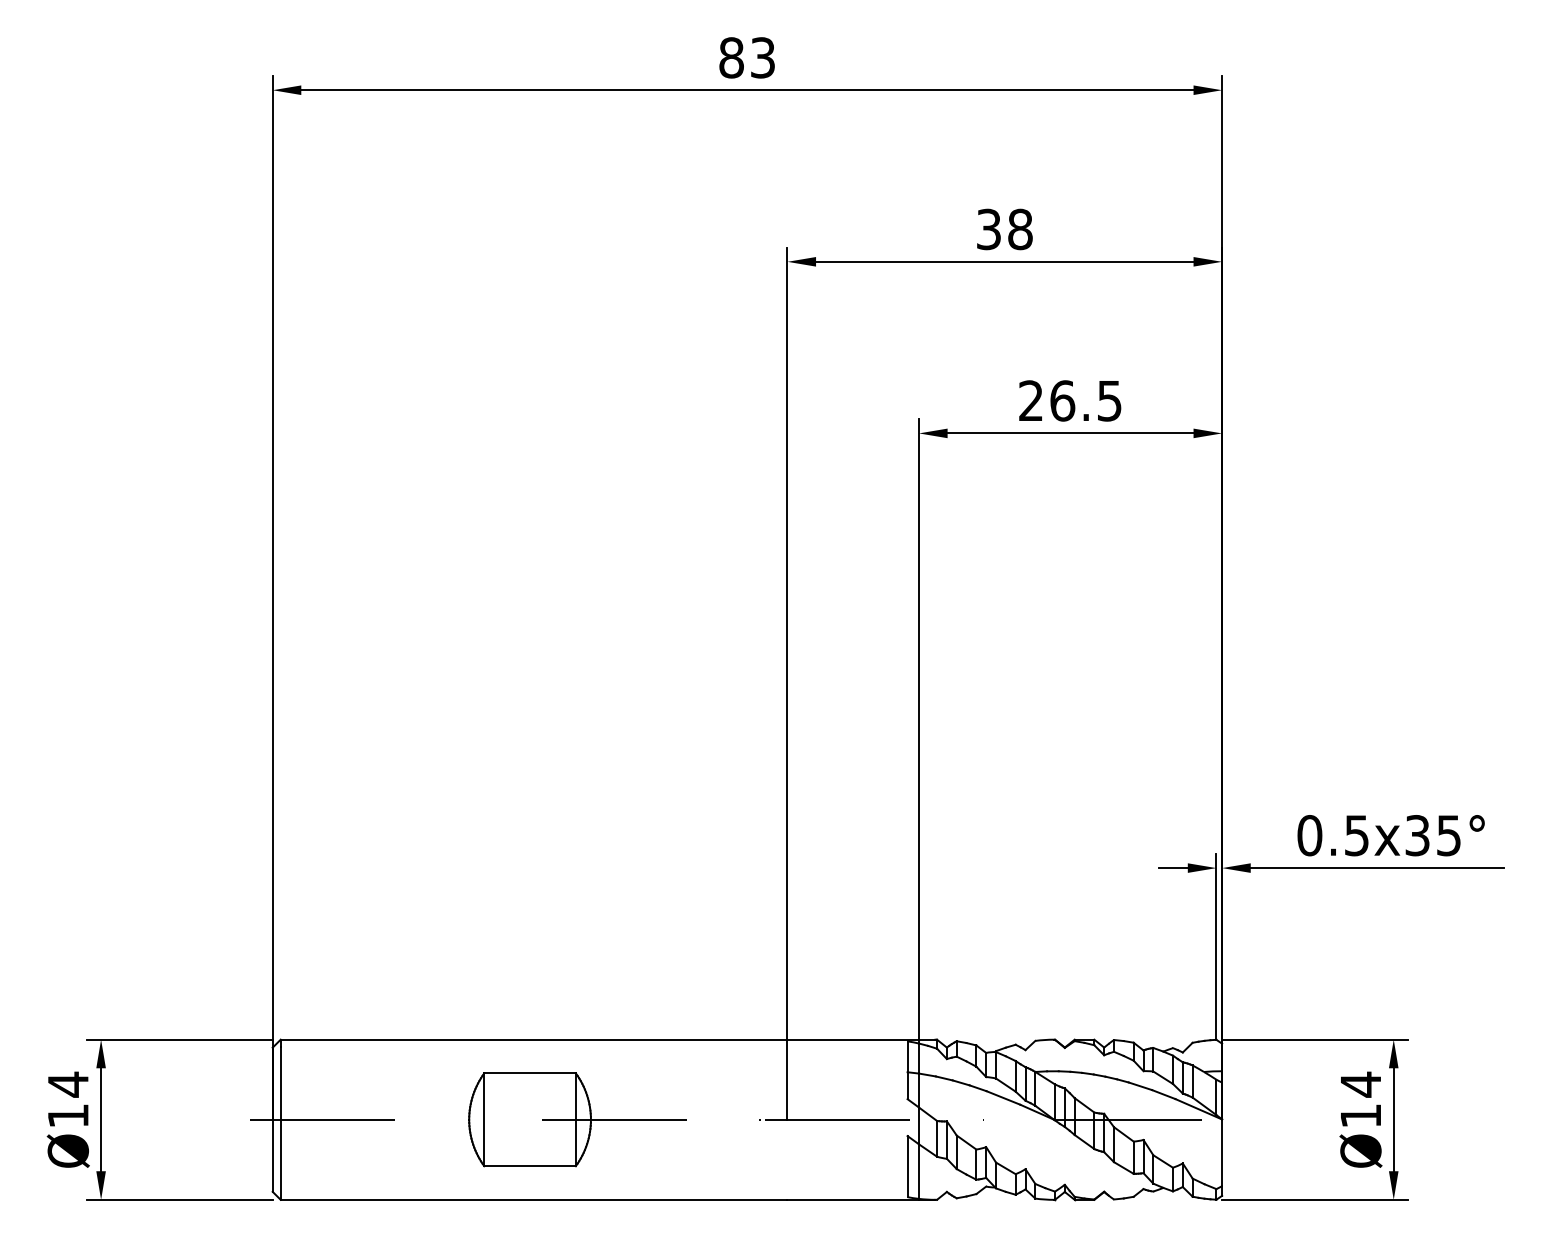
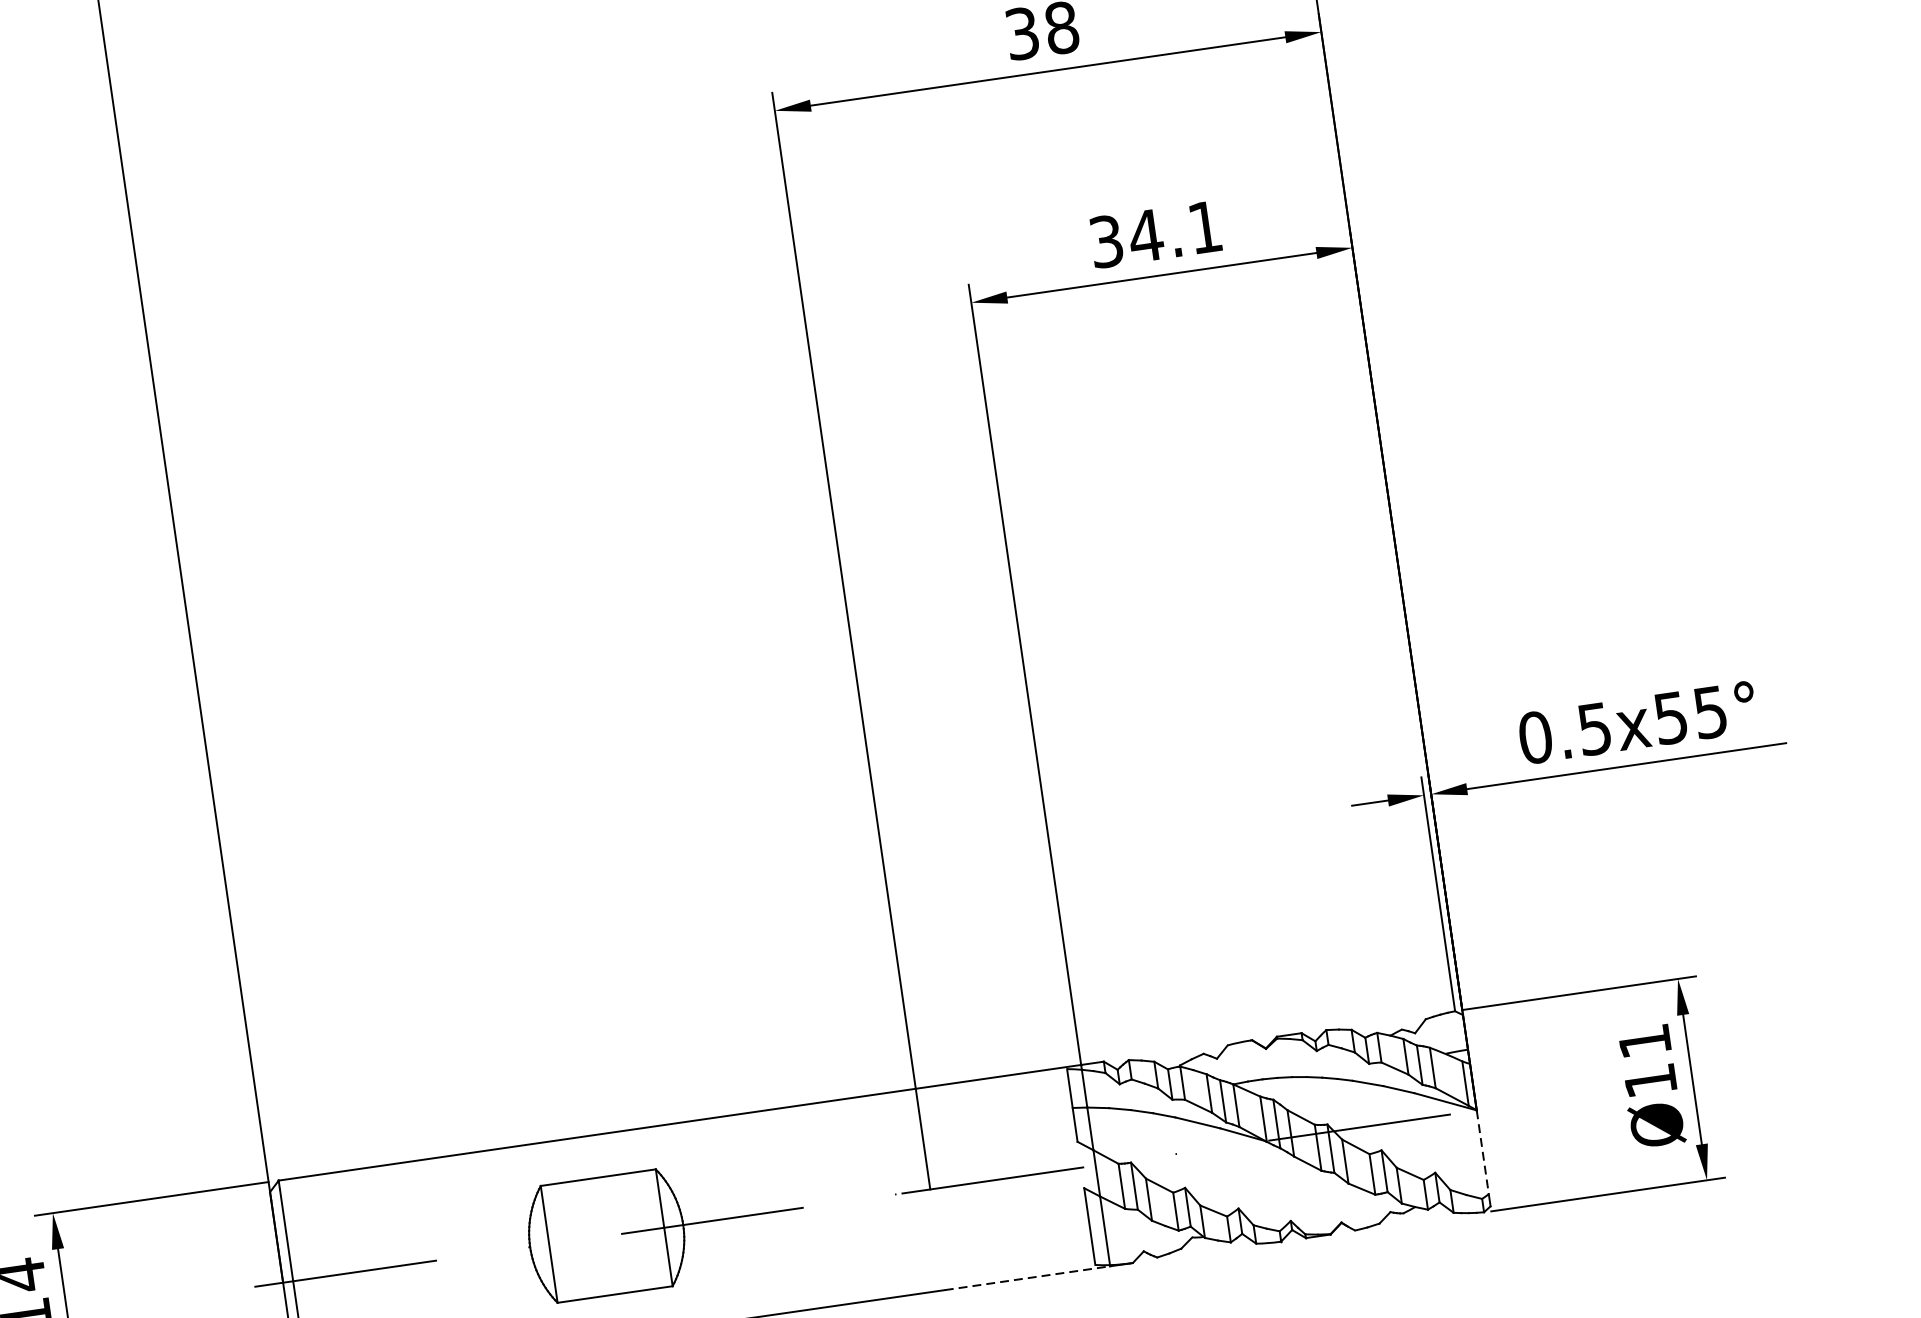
text: (1070, 400) -> (1155, 233), 26.5 -> 34.1
text: (1417, 835) -> (1670, 717), 0.5x35° -> 0.5x55°
text: (1360, 1084) -> (1644, 1041), Ø14 -> Ø11
line: (1222, 1153) -> (1483, 1153), solid -> dashed
line: (853, 1199) -> (1027, 1277), solid -> dashed

